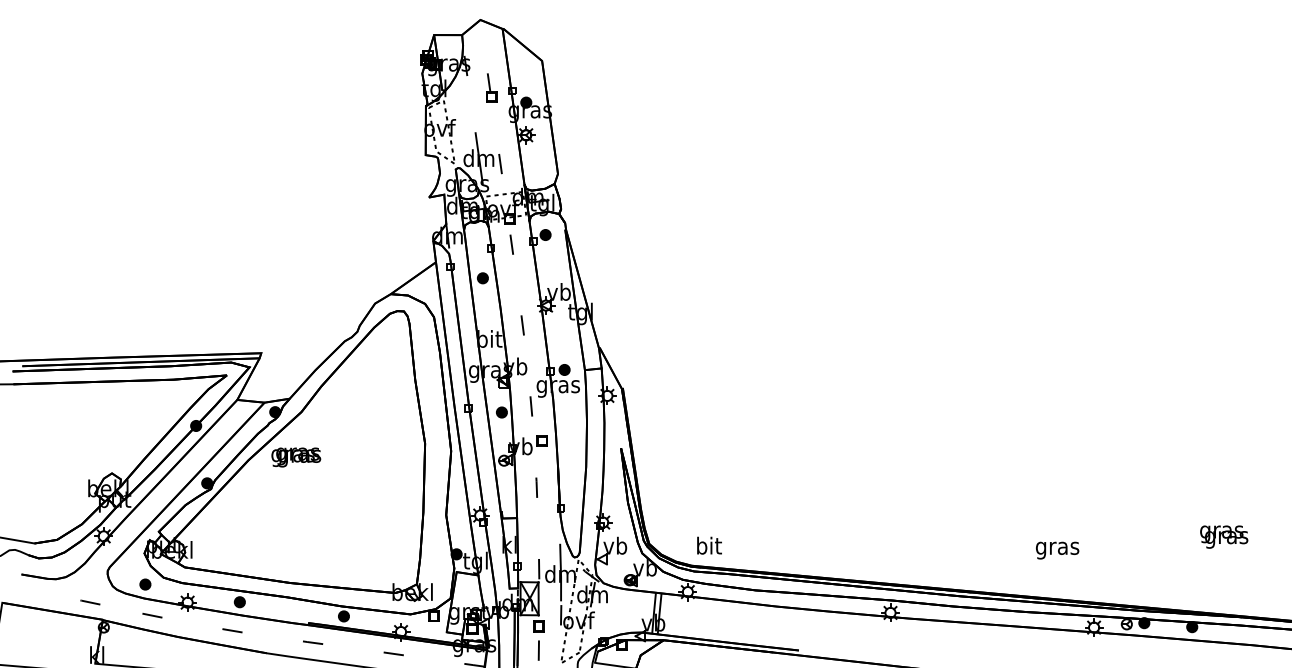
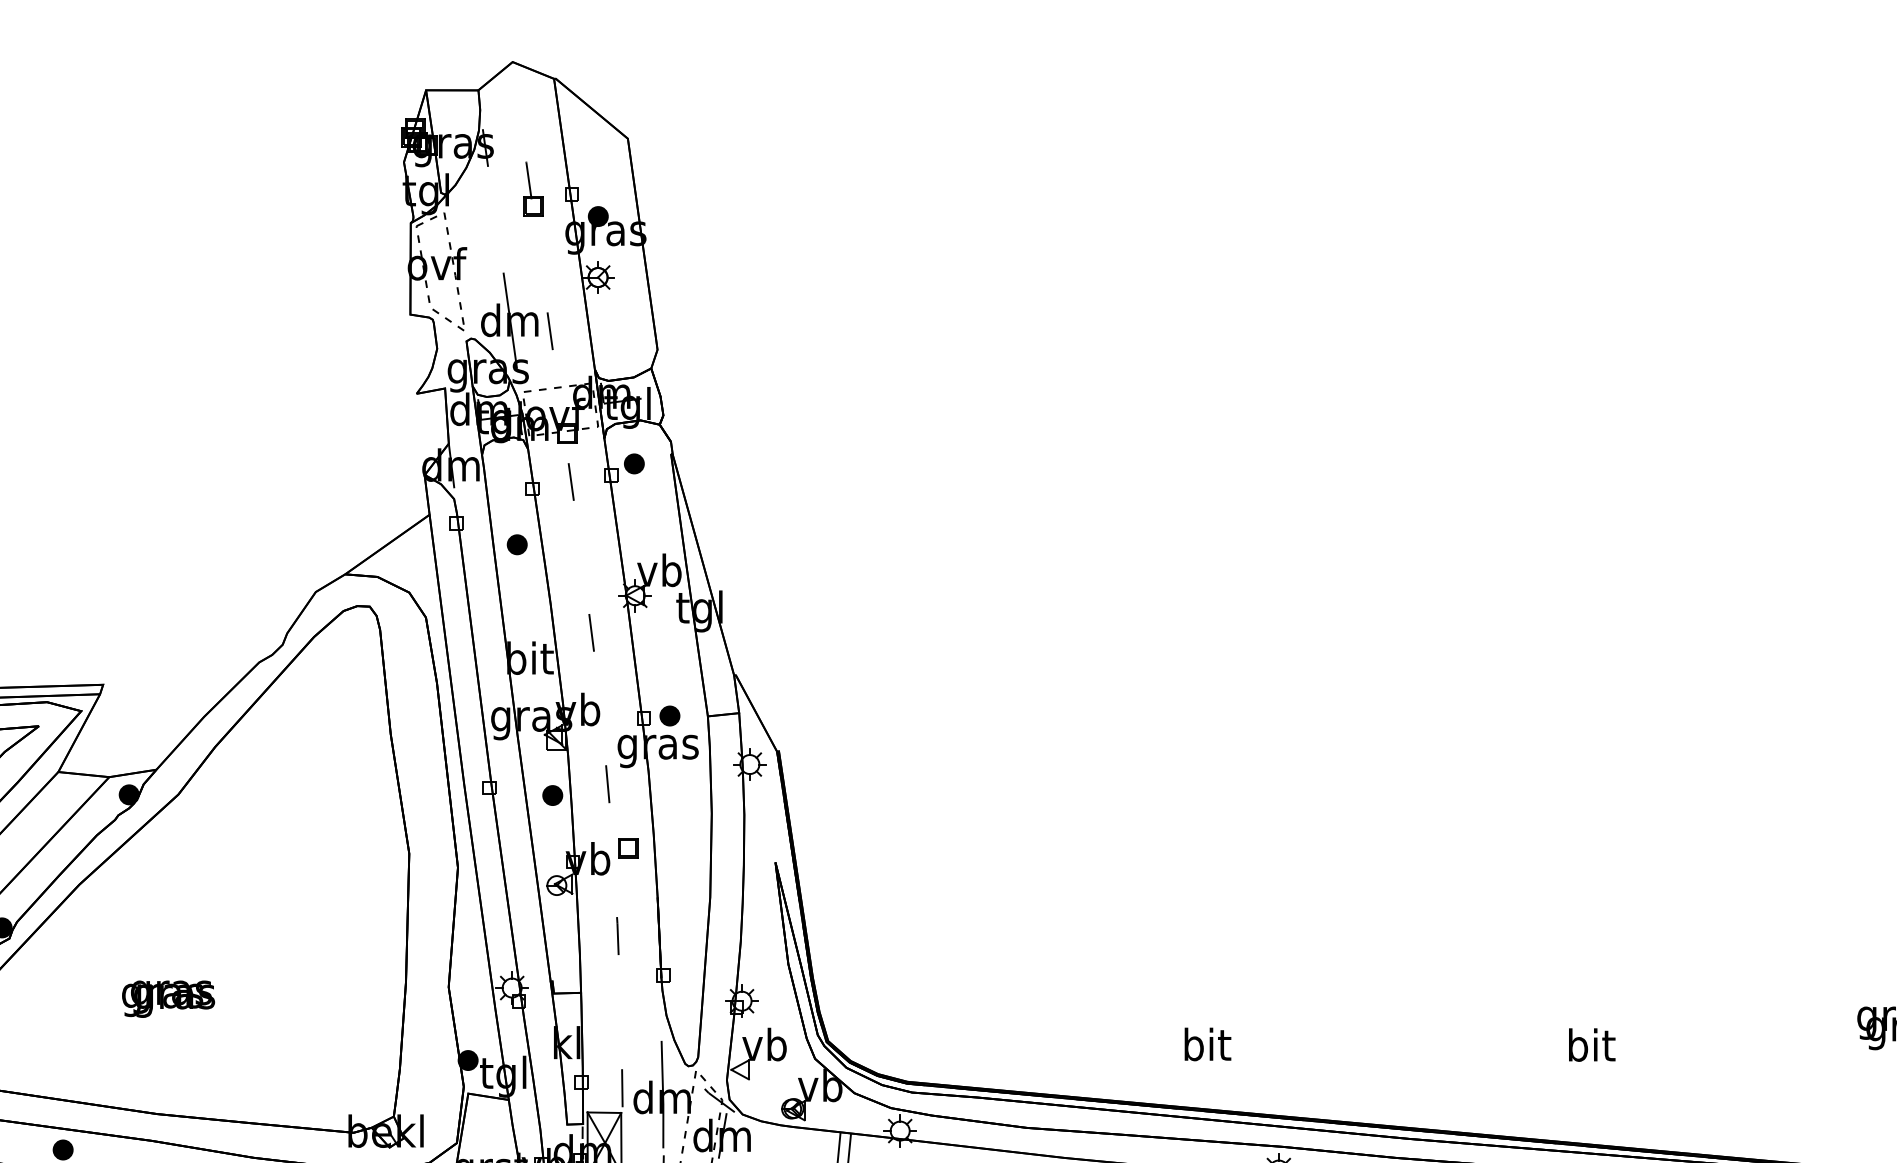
text: (296, 457) -> (168, 999), moved
text: (709, 545) -> (1207, 1044), moved
text: (1057, 548) -> (1590, 1049), gras -> bit

